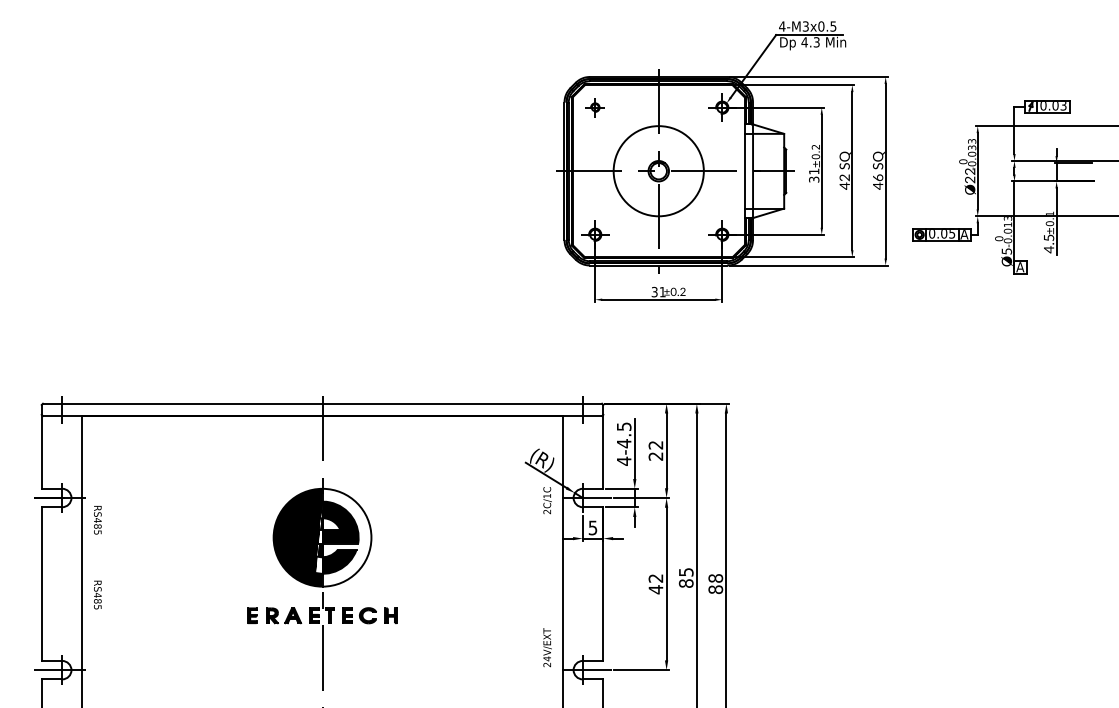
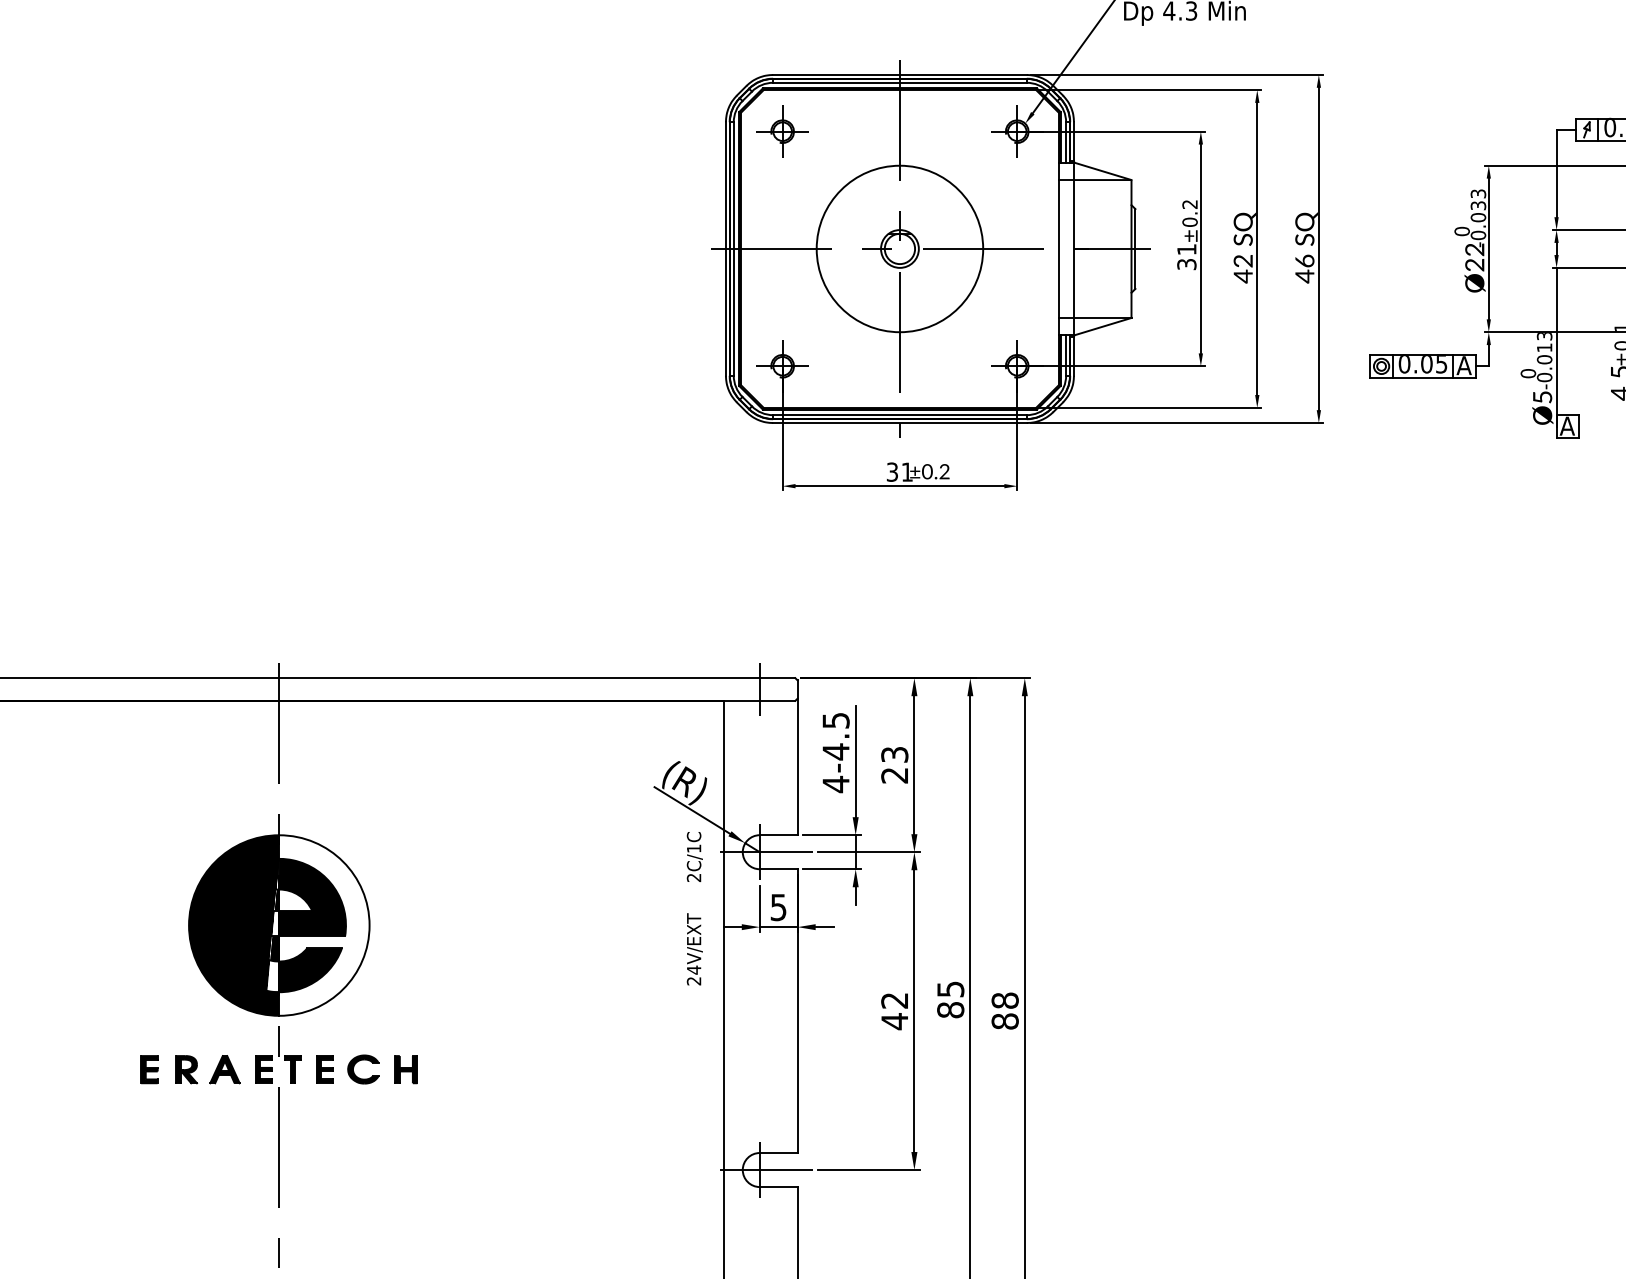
part: (595, 107) -> (783, 131), size x1.43
text: (656, 445) -> (895, 755), 22 -> 23
text: (547, 647) -> (694, 949), moved

